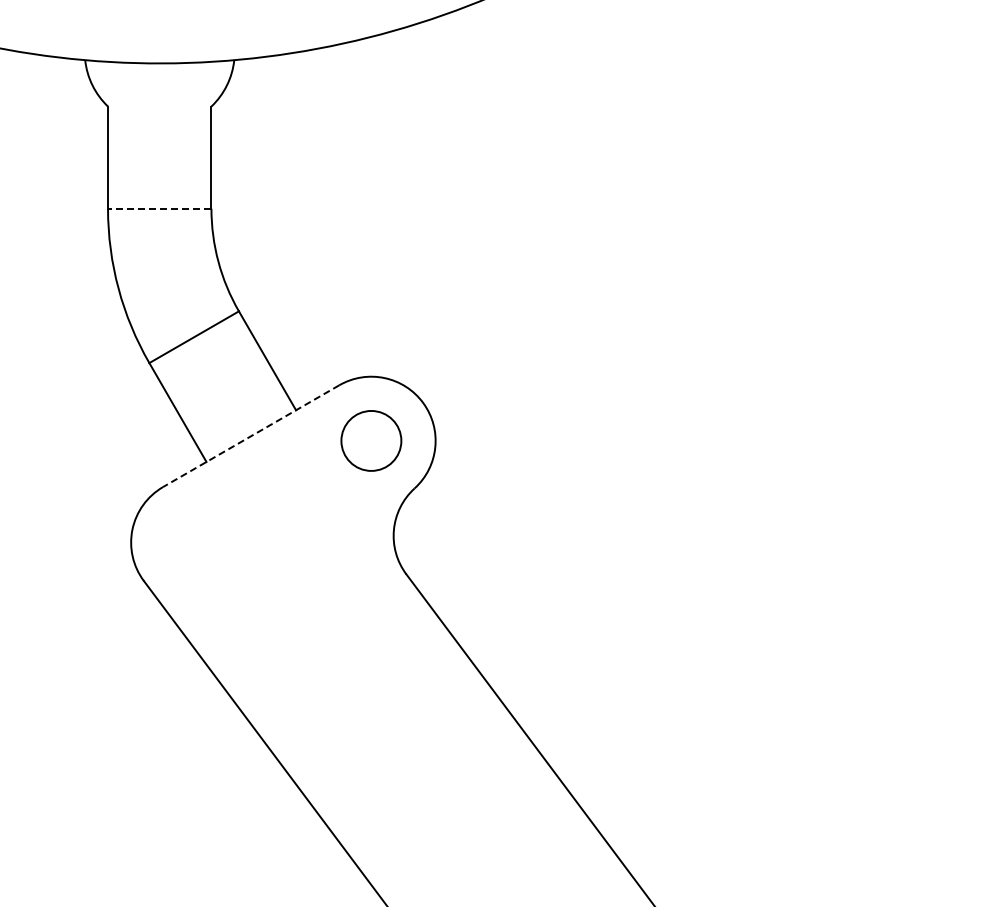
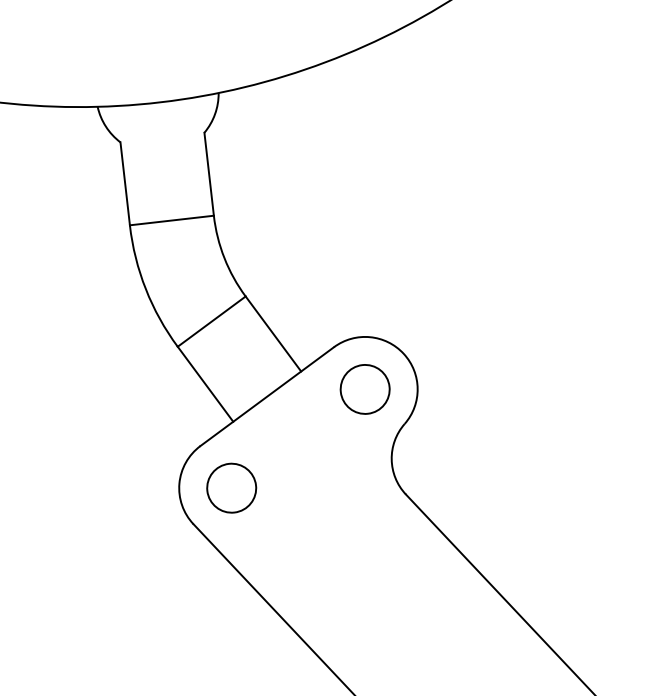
line: (159, 208) -> (171, 220), dashed -> solid
line: (251, 436) -> (267, 396), dashed -> solid
circle: (195, 542) -> (231, 488), added

